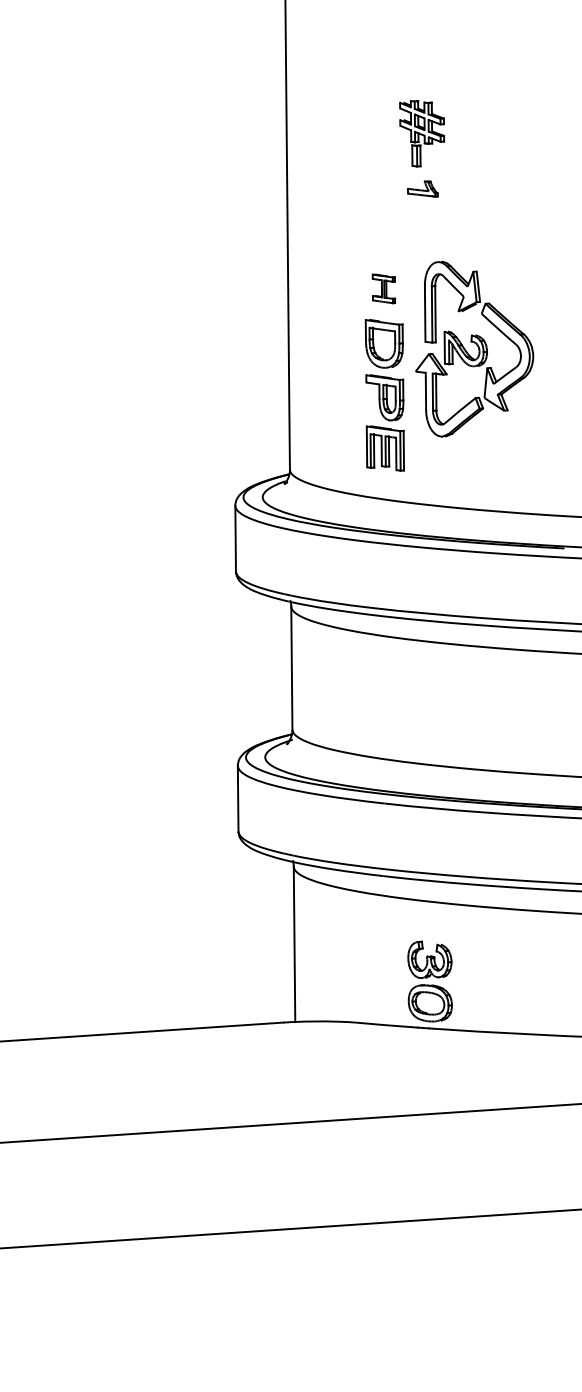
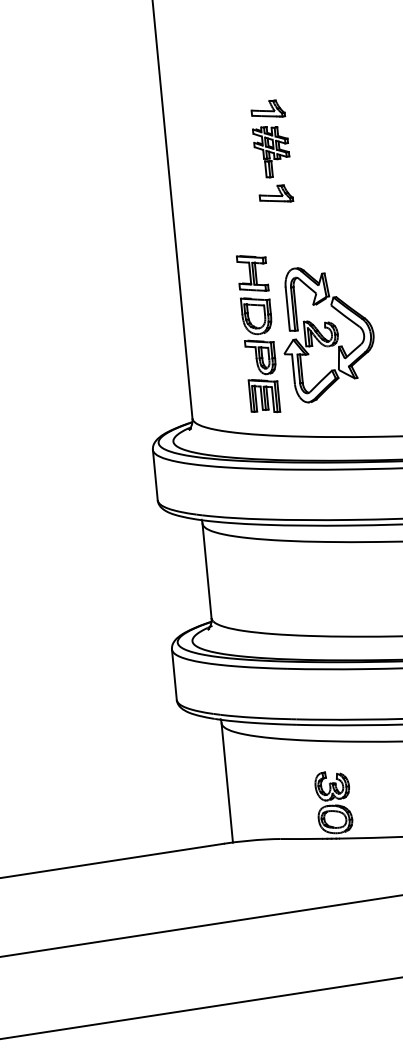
part: (421, 78) -> (267, 109), added
part: (422, 188) -> (275, 193), size x1.43
part: (383, 288) -> (252, 273), size x1.67
part: (474, 349) -> (327, 333), moved

